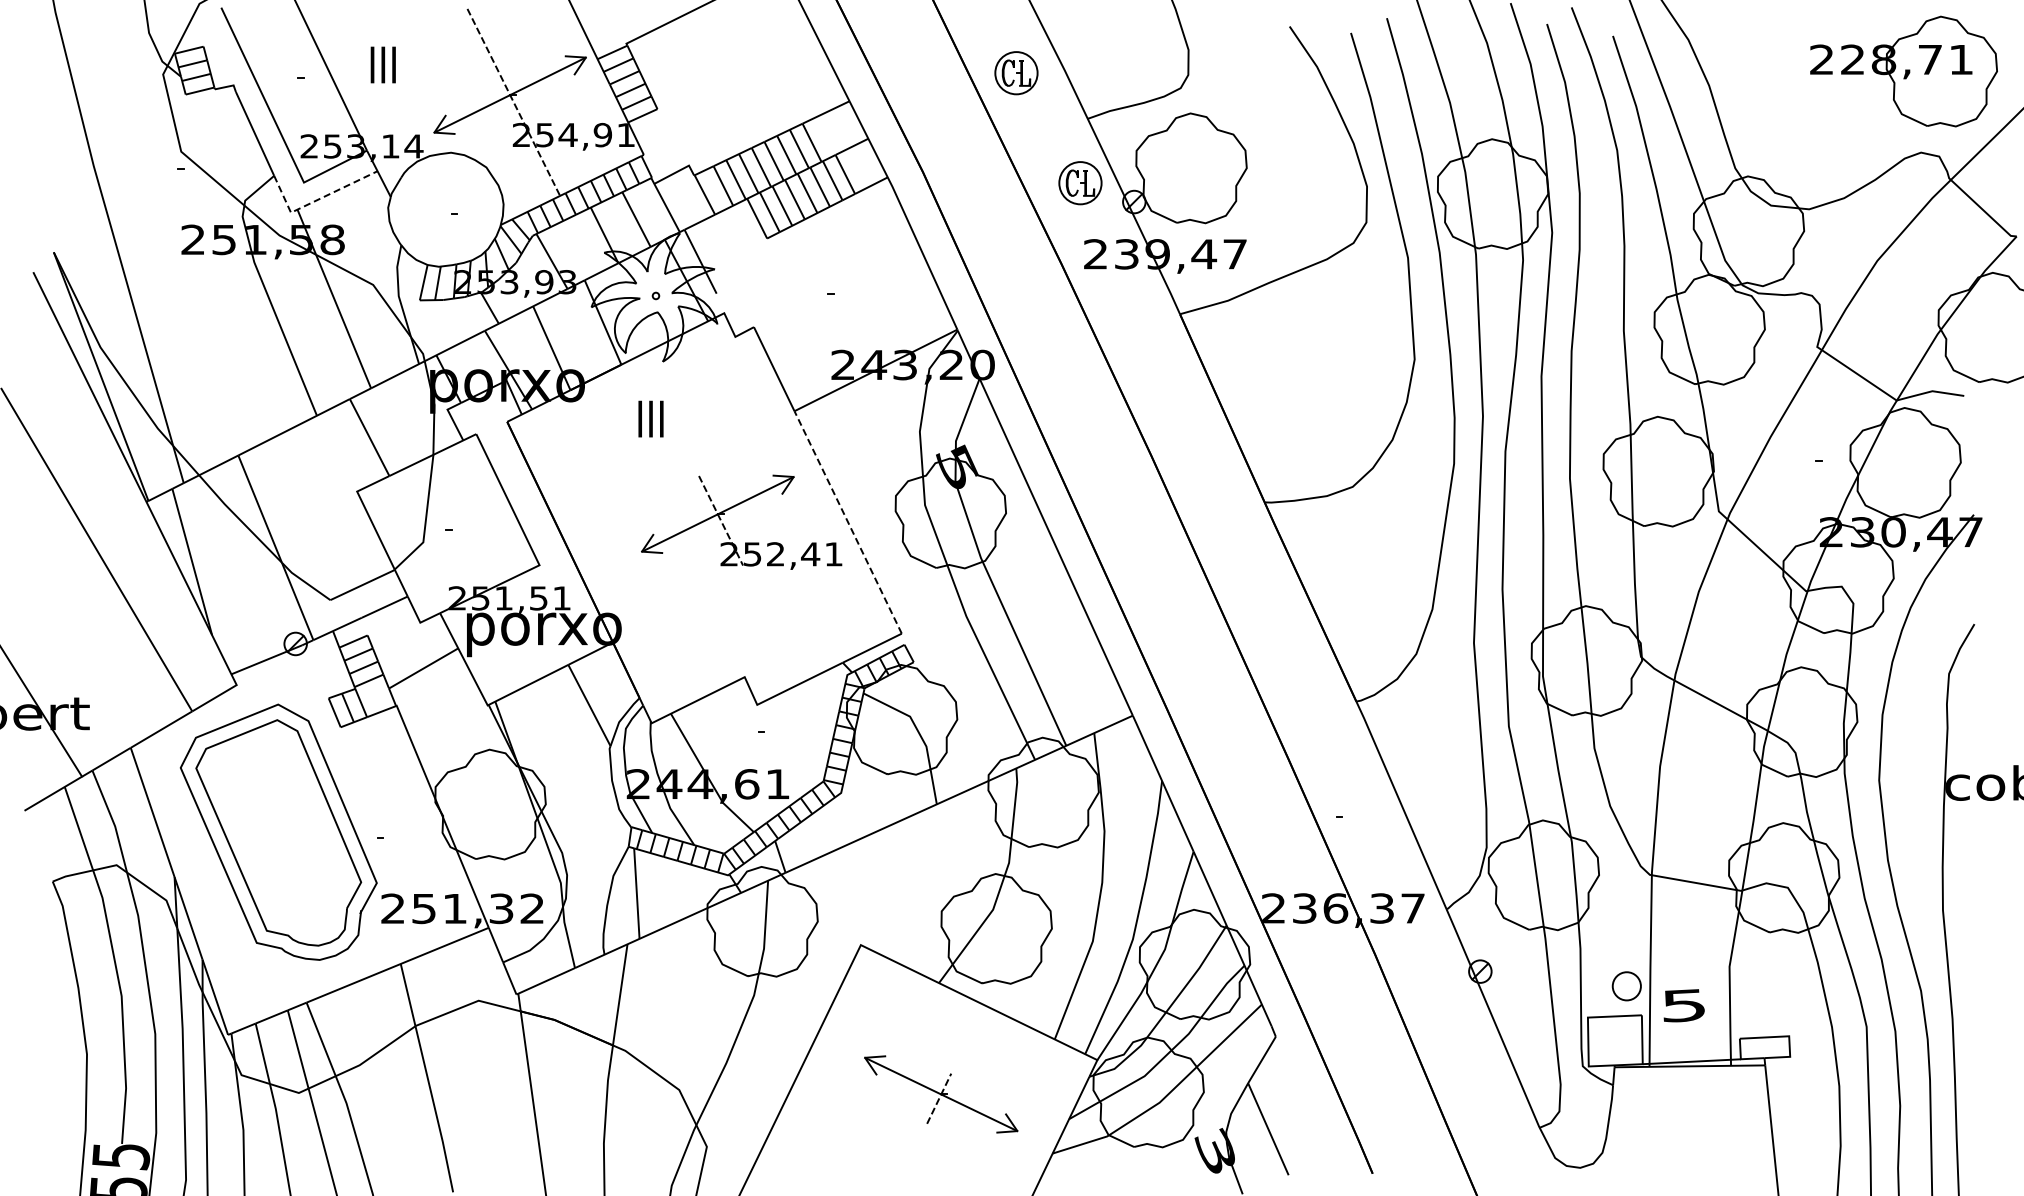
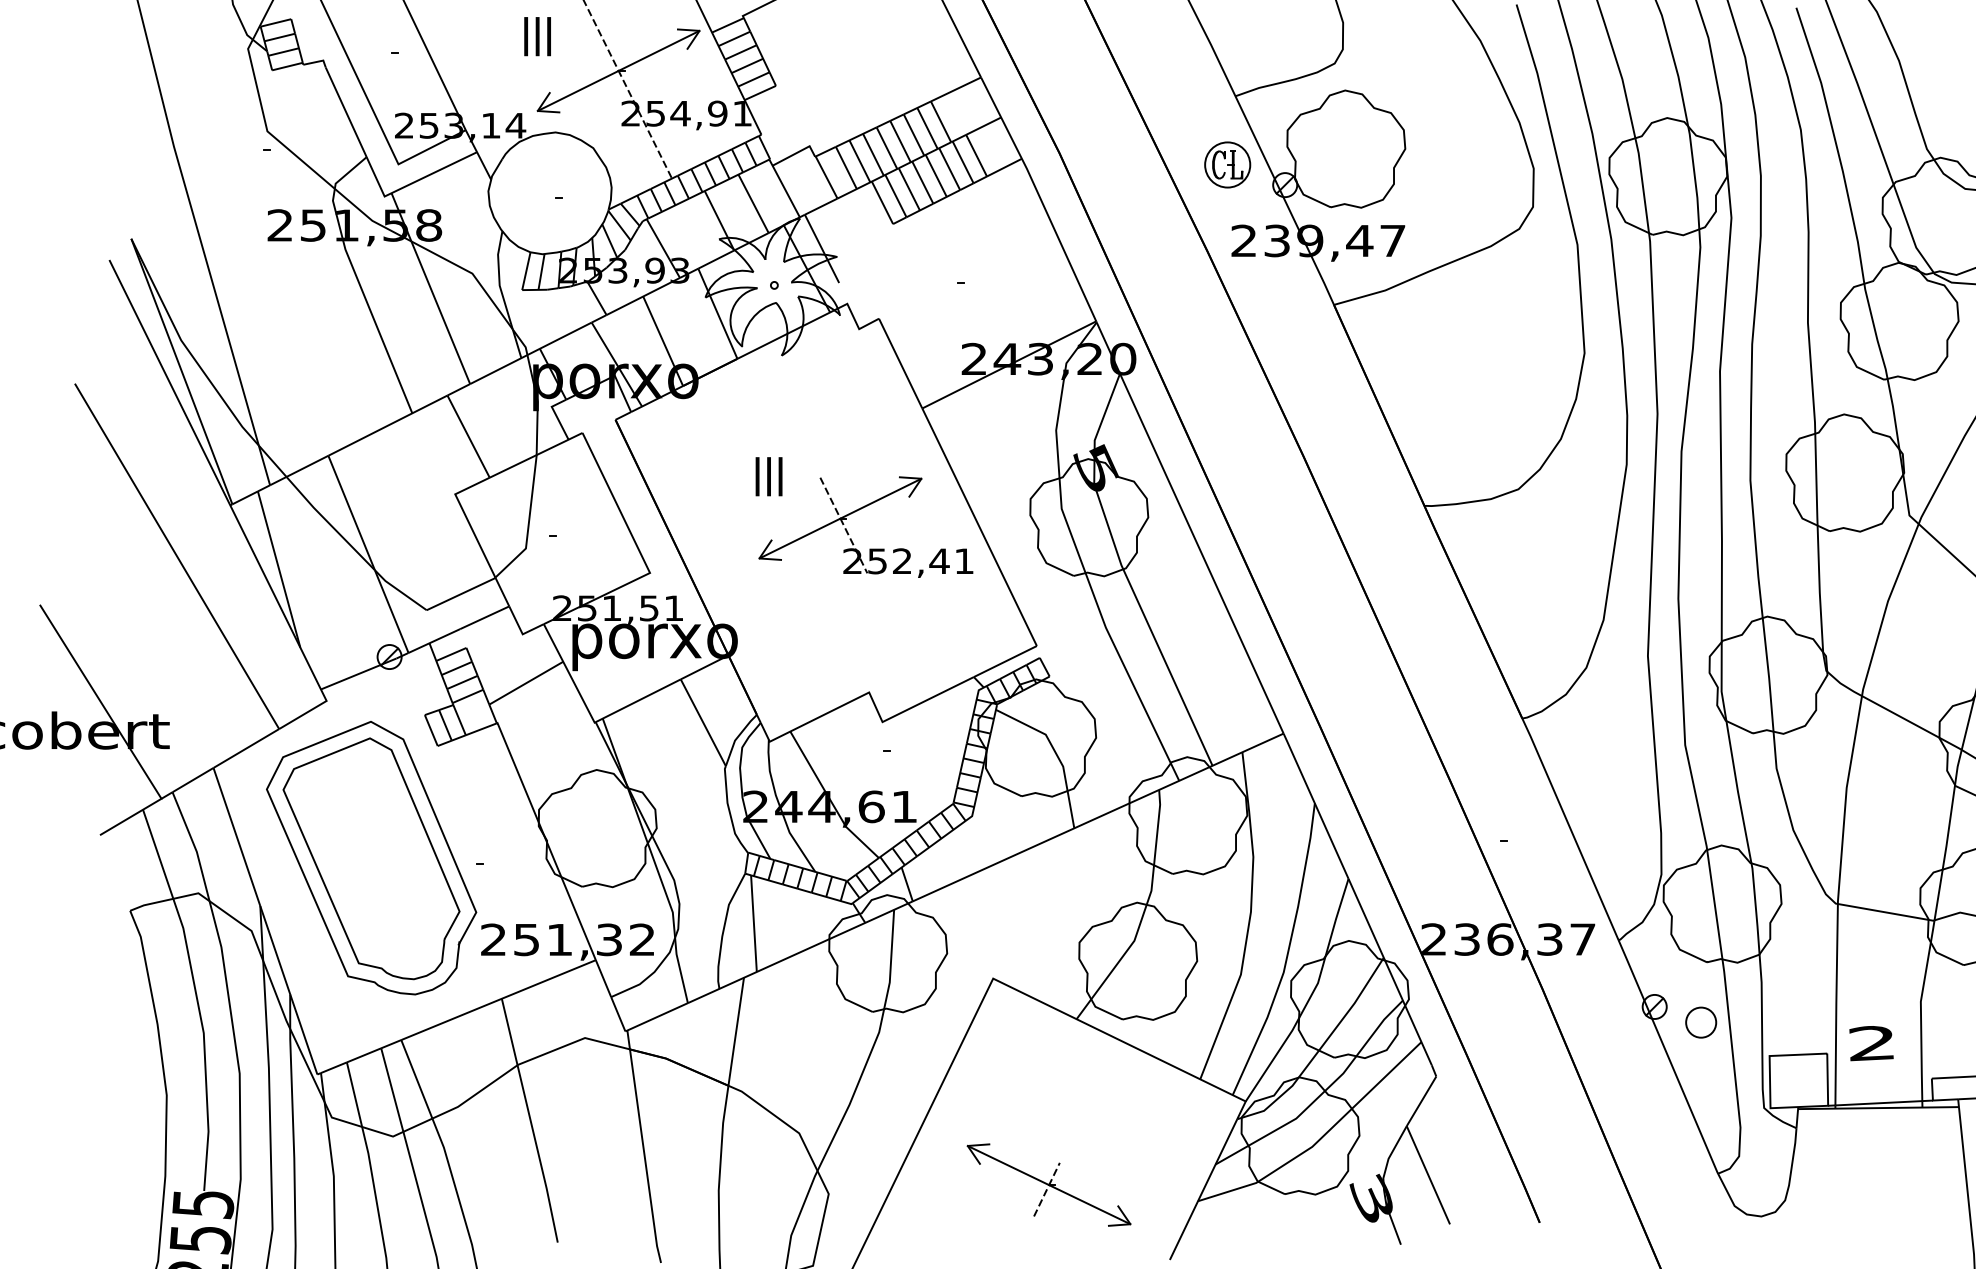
text: (382, 64) -> (536, 36), moved
part: (1016, 73) -> (1159, 47), removed
line: (315, 201) -> (410, 184), dashed -> solid
text: (650, 418) -> (768, 476), moved
line: (847, 521) -> (978, 526), dashed -> solid
part: (1626, 986) -> (1700, 1022), moved
text: (1683, 1005) -> (1871, 1043), 5 -> 2
part: (941, 1094) -> (1049, 1185), moved

